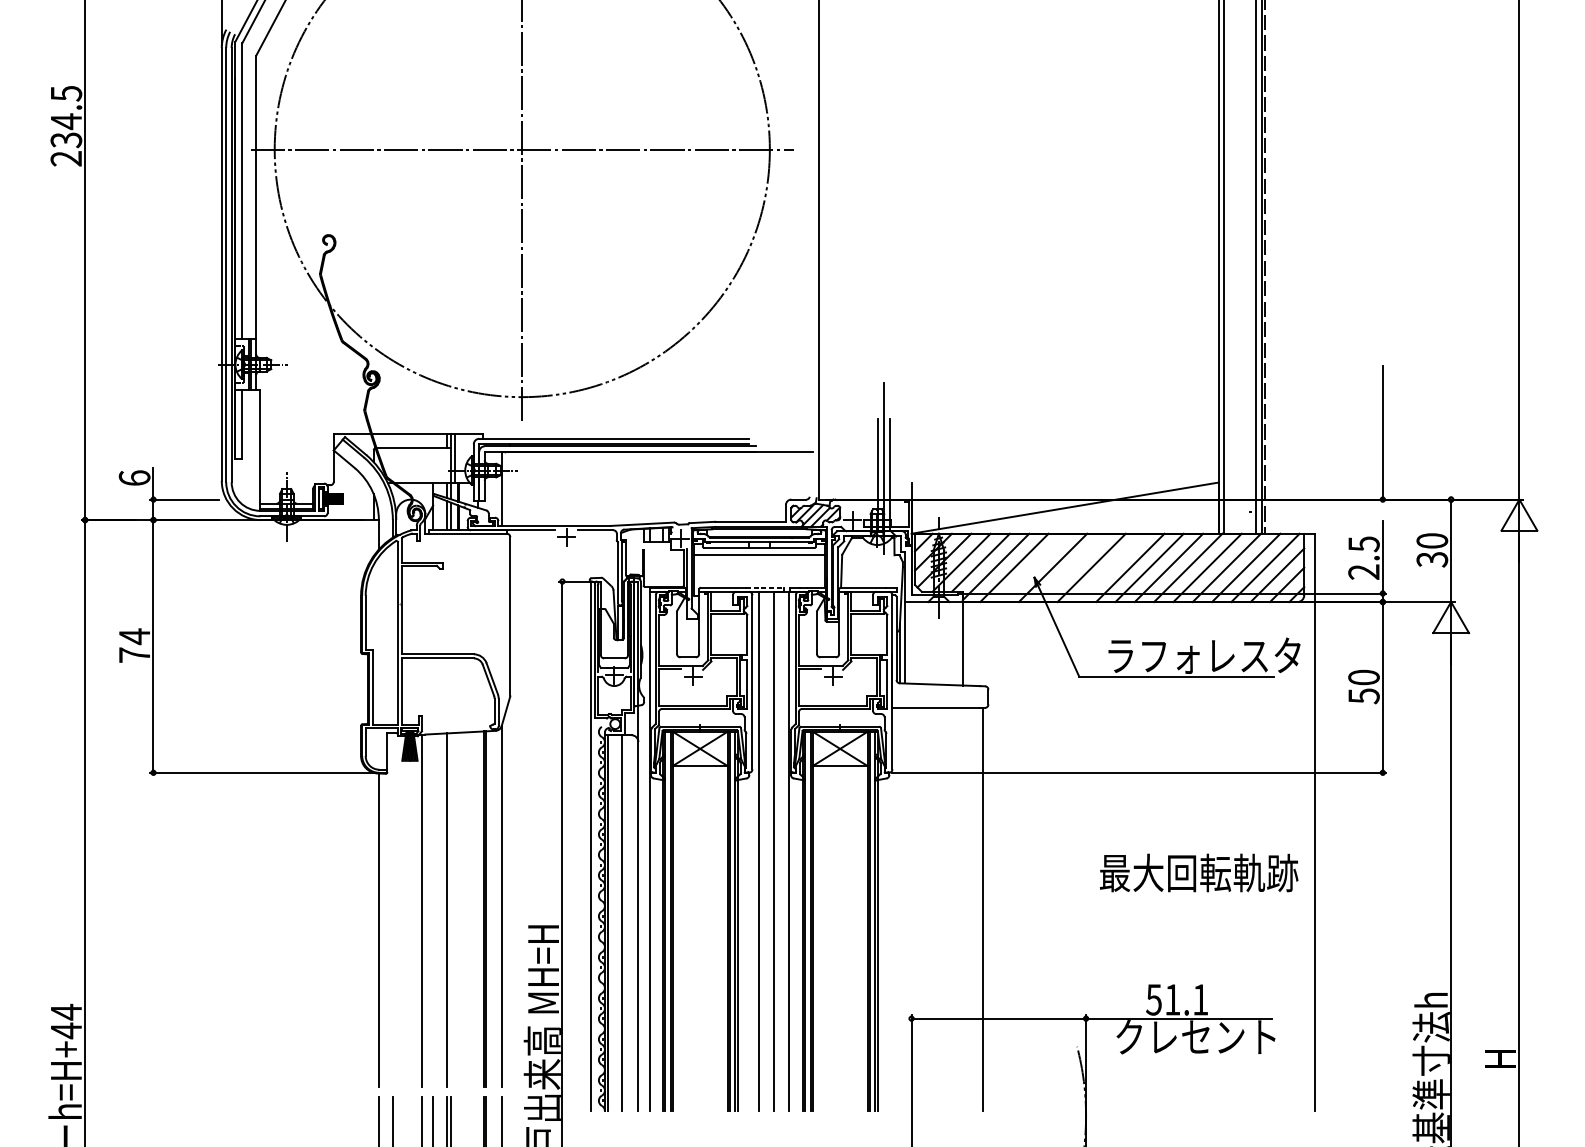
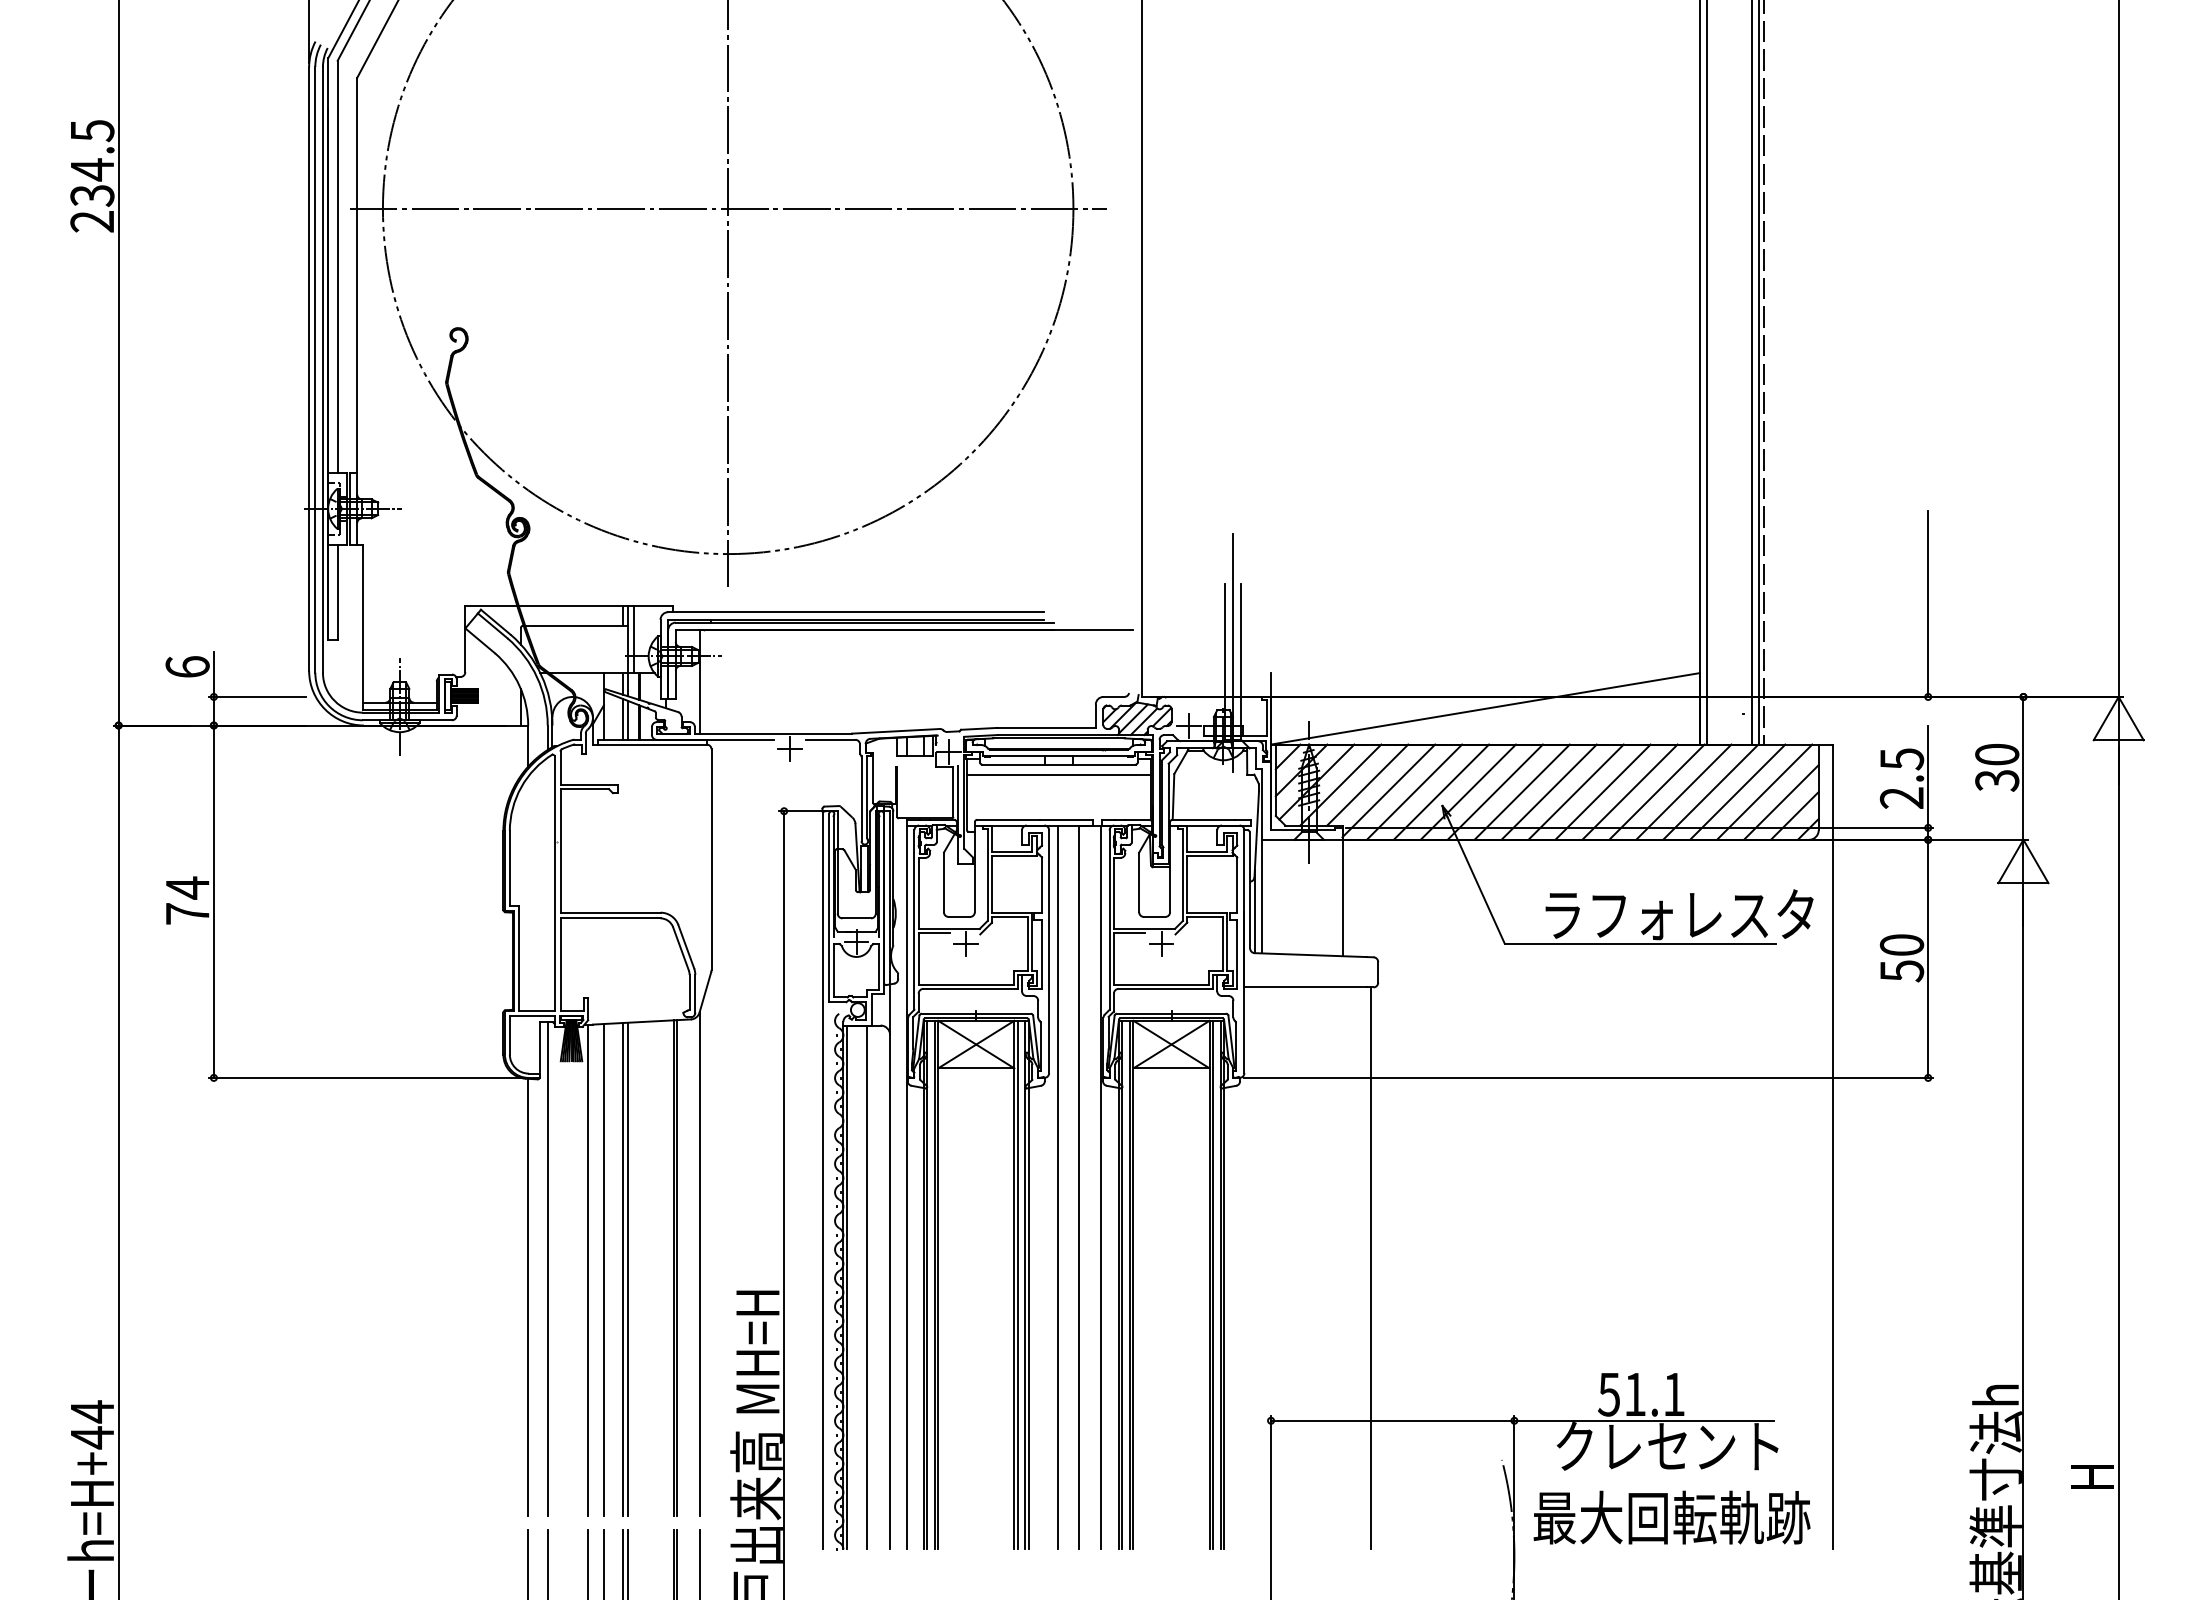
line: (1033, 567) -> (1441, 791), added
line: (1071, 567) -> (1494, 791), added
line: (1110, 567) -> (1548, 791), added
line: (764, 587) -> (1066, 819), dashed -> solid
text: (1198, 872) -> (1671, 1517), moved
line: (392, 910) -> (547, 1269), added
line: (432, 910) -> (603, 1270), added
line: (450, 910) -> (628, 1269), added

